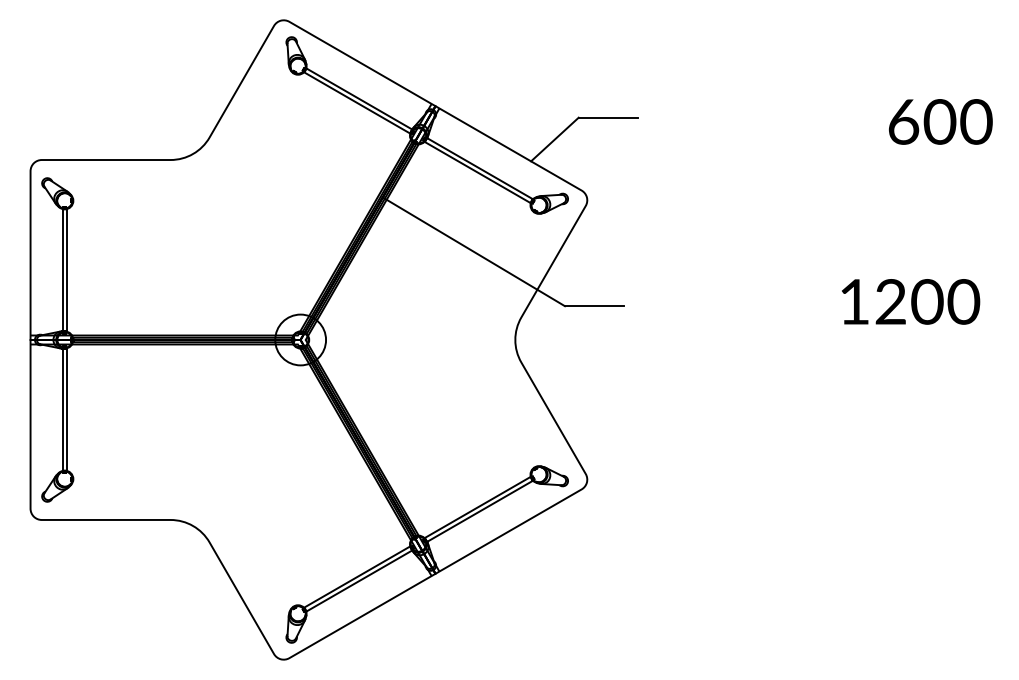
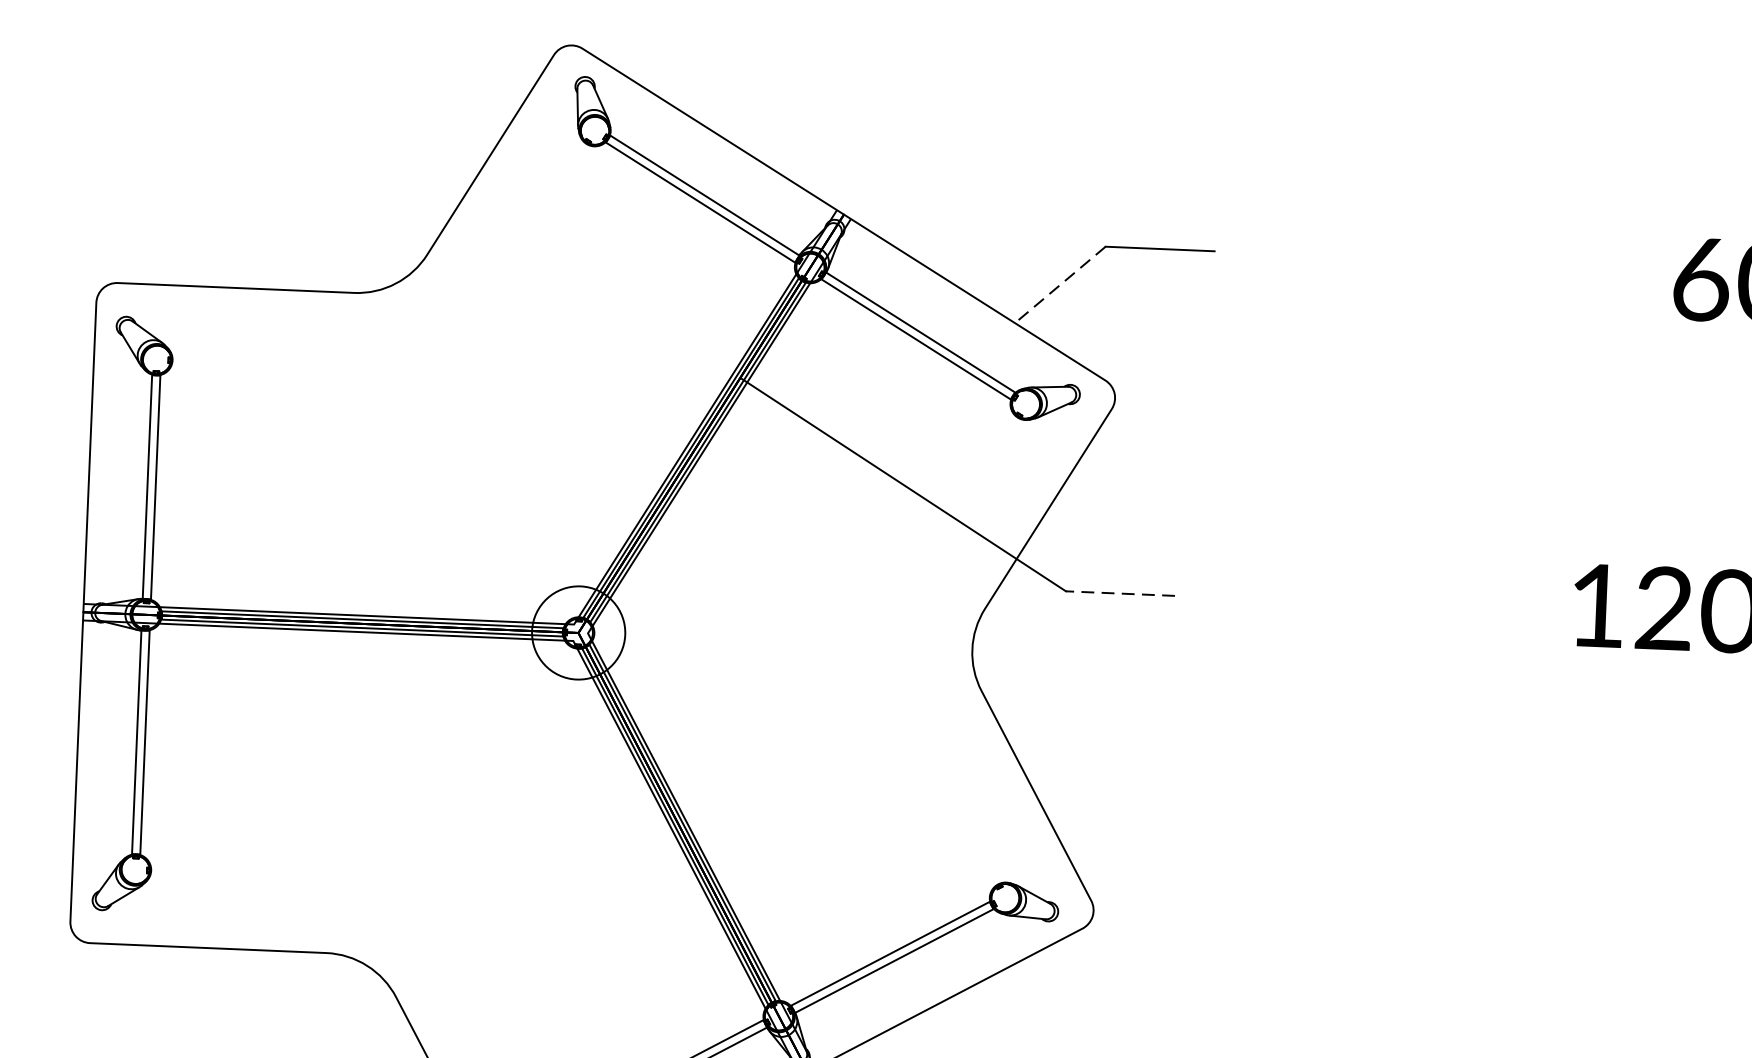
line: (554, 139) -> (1059, 284), solid -> dashed
line: (594, 306) -> (1120, 594), solid -> dashed

